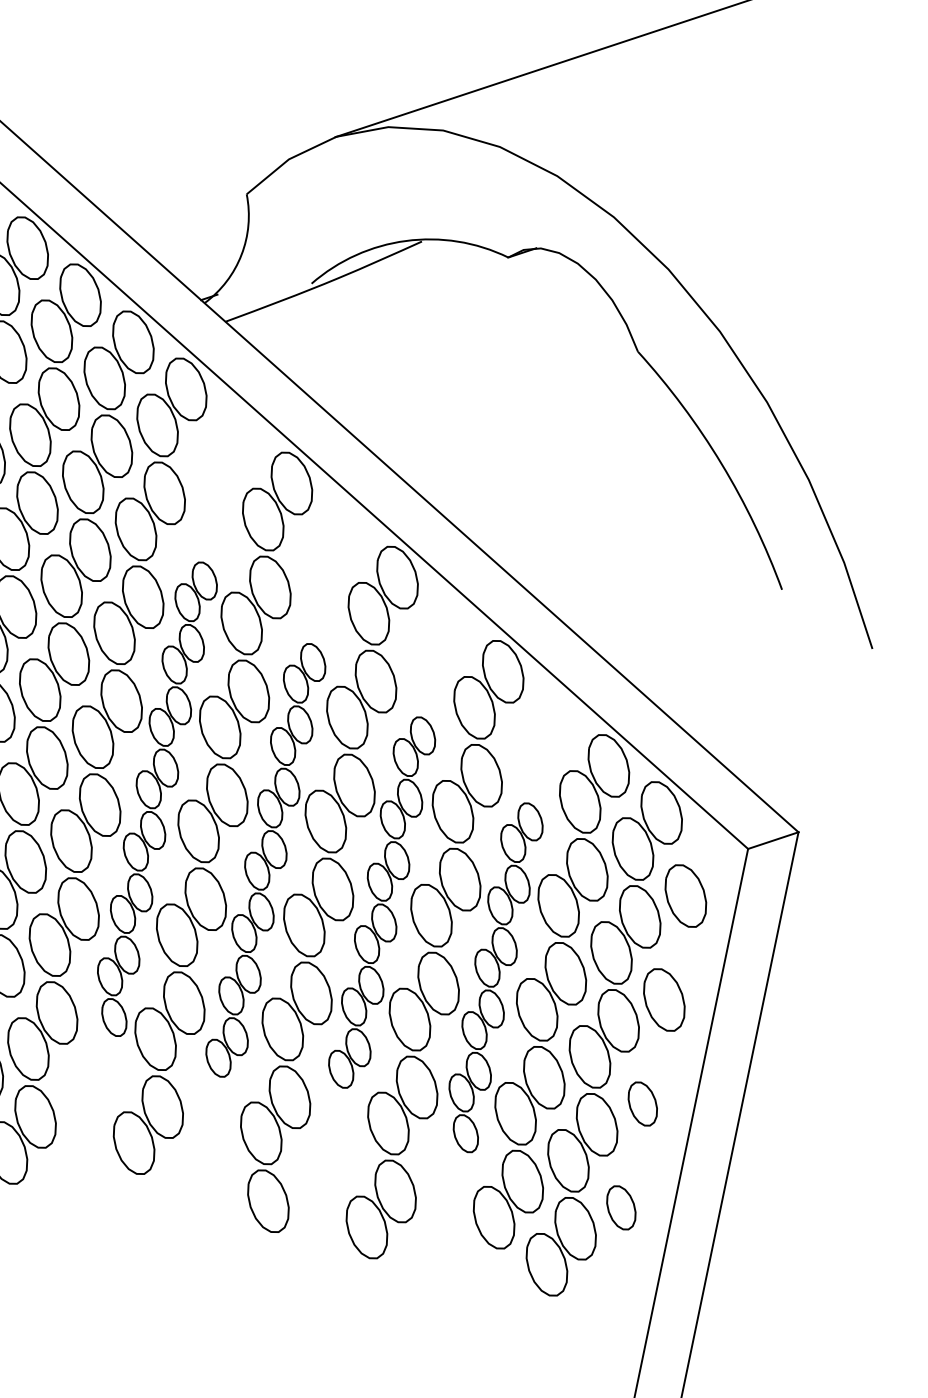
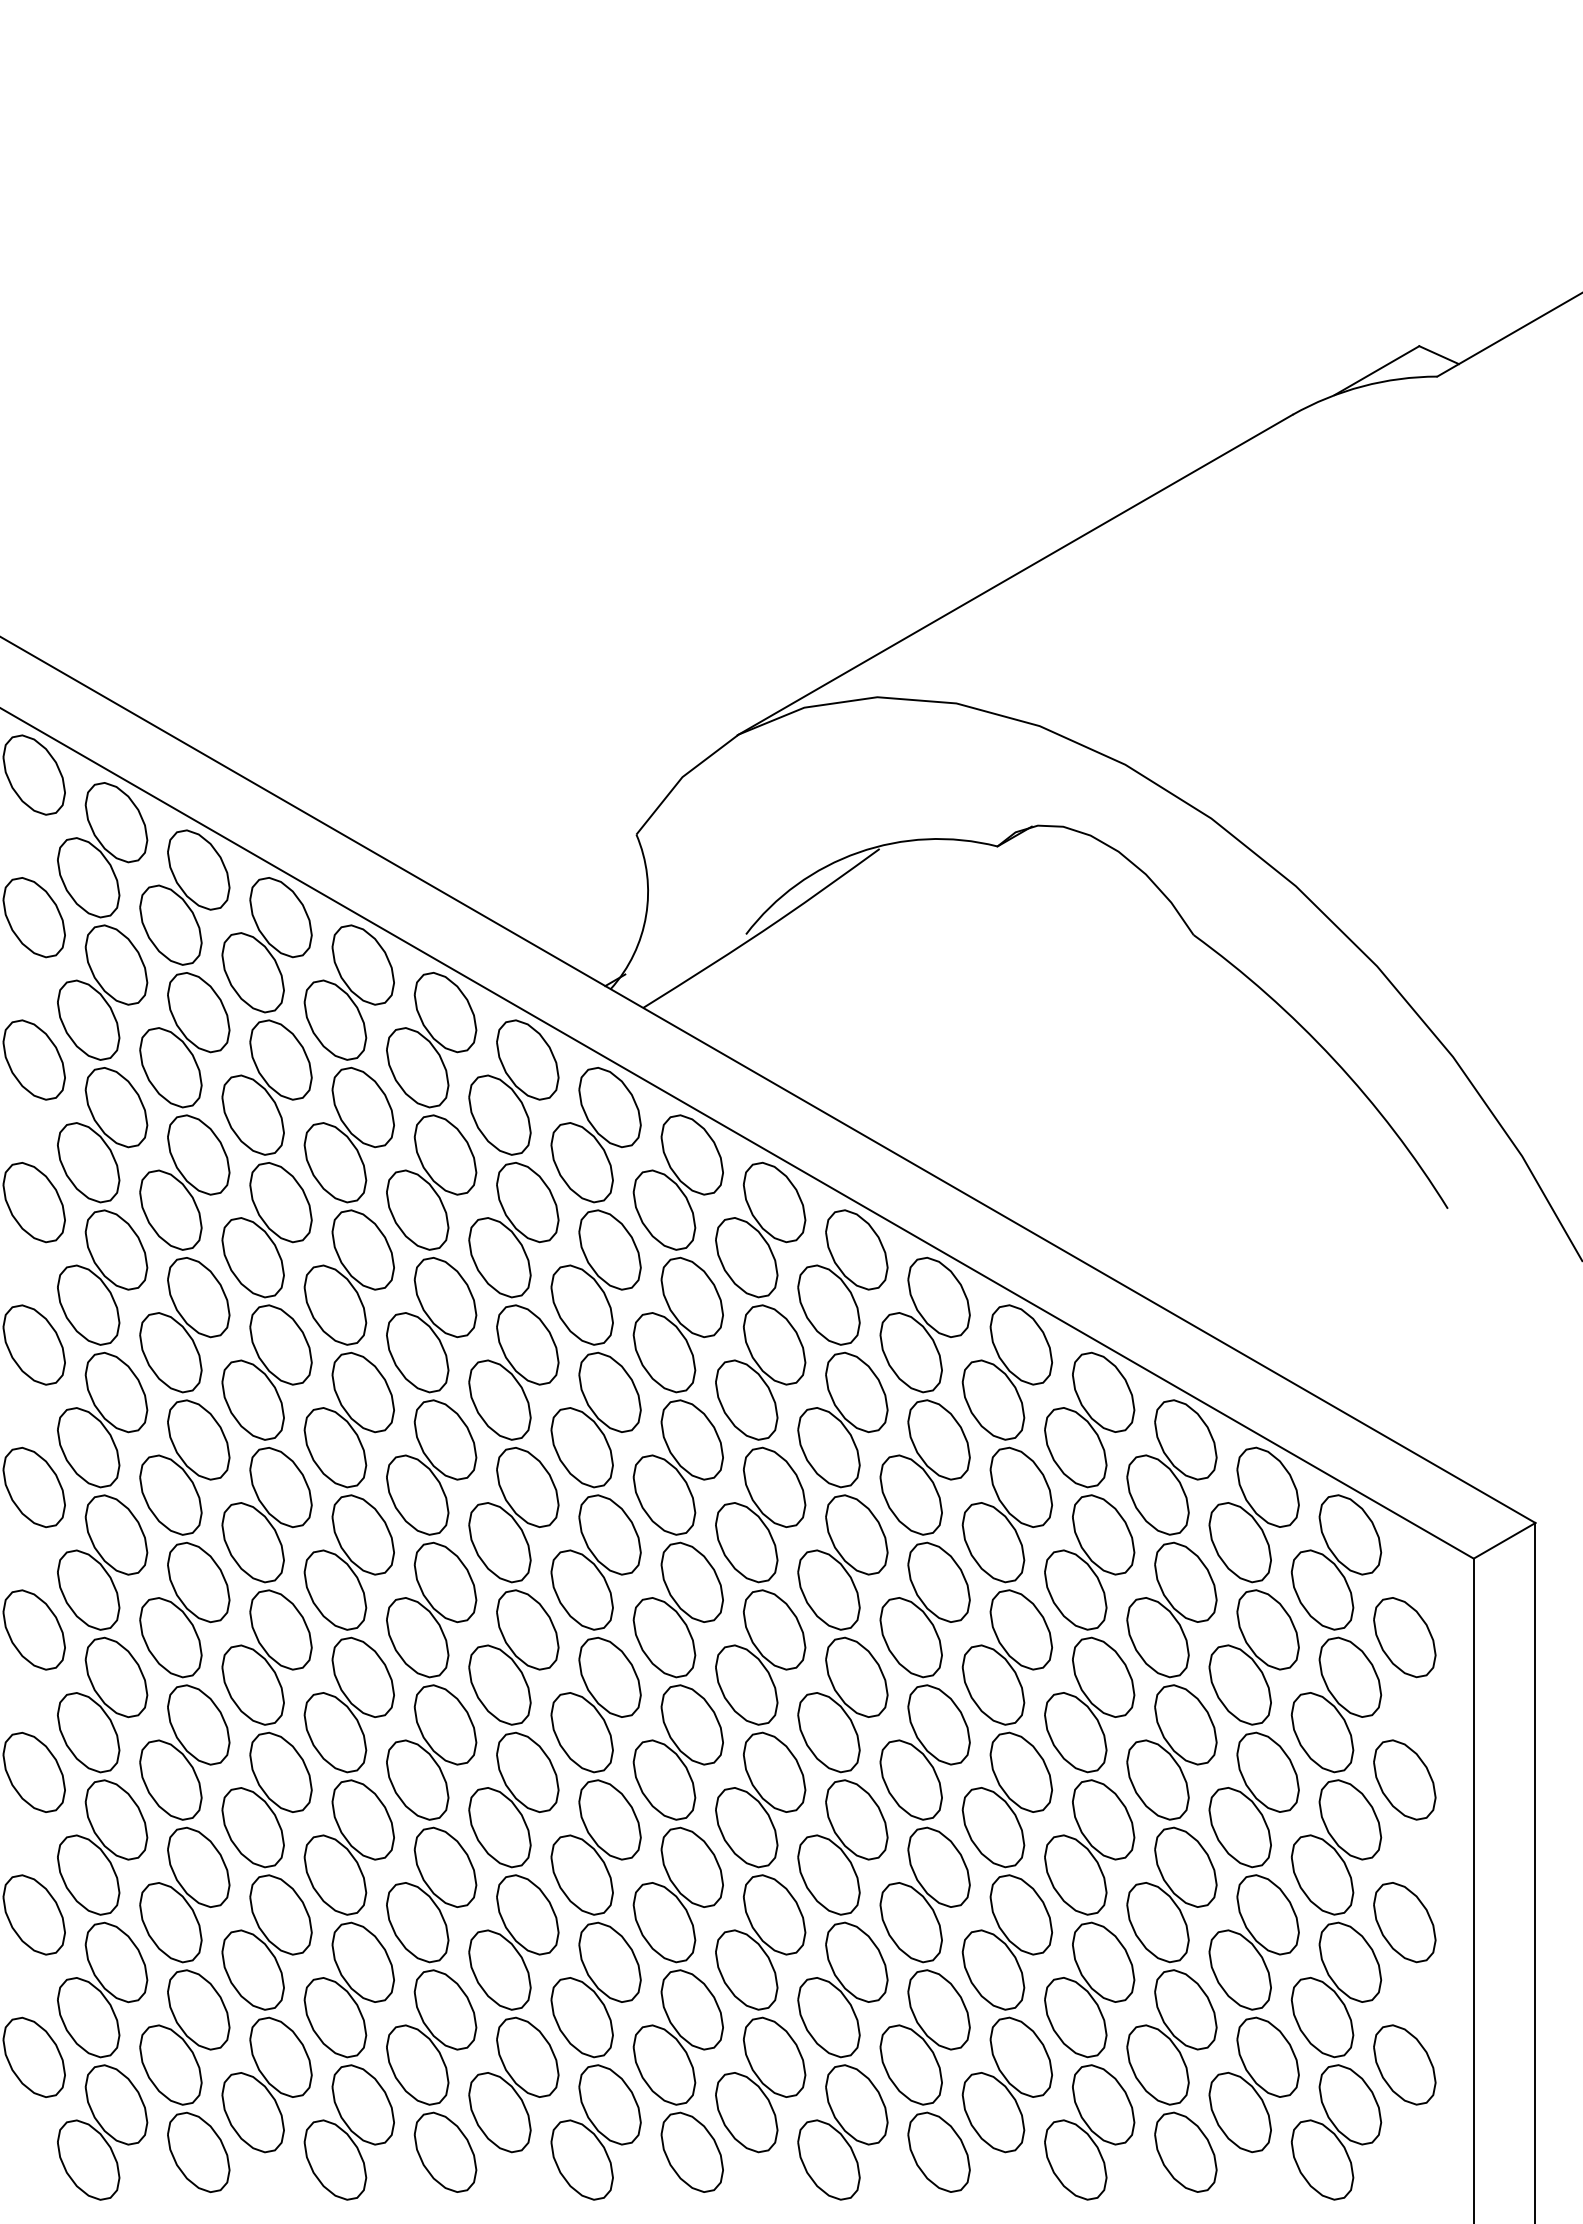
part: (152, 797) -> (677, 1653), size x1.67
part: (265, 859) -> (842, 1704), size x1.67
part: (381, 902) -> (1006, 1728), size x1.67
part: (491, 976) -> (1171, 1795), size x1.67
part: (642, 1103) -> (1404, 1922), size x1.43
part: (621, 1207) -> (1404, 2064), size x1.43

